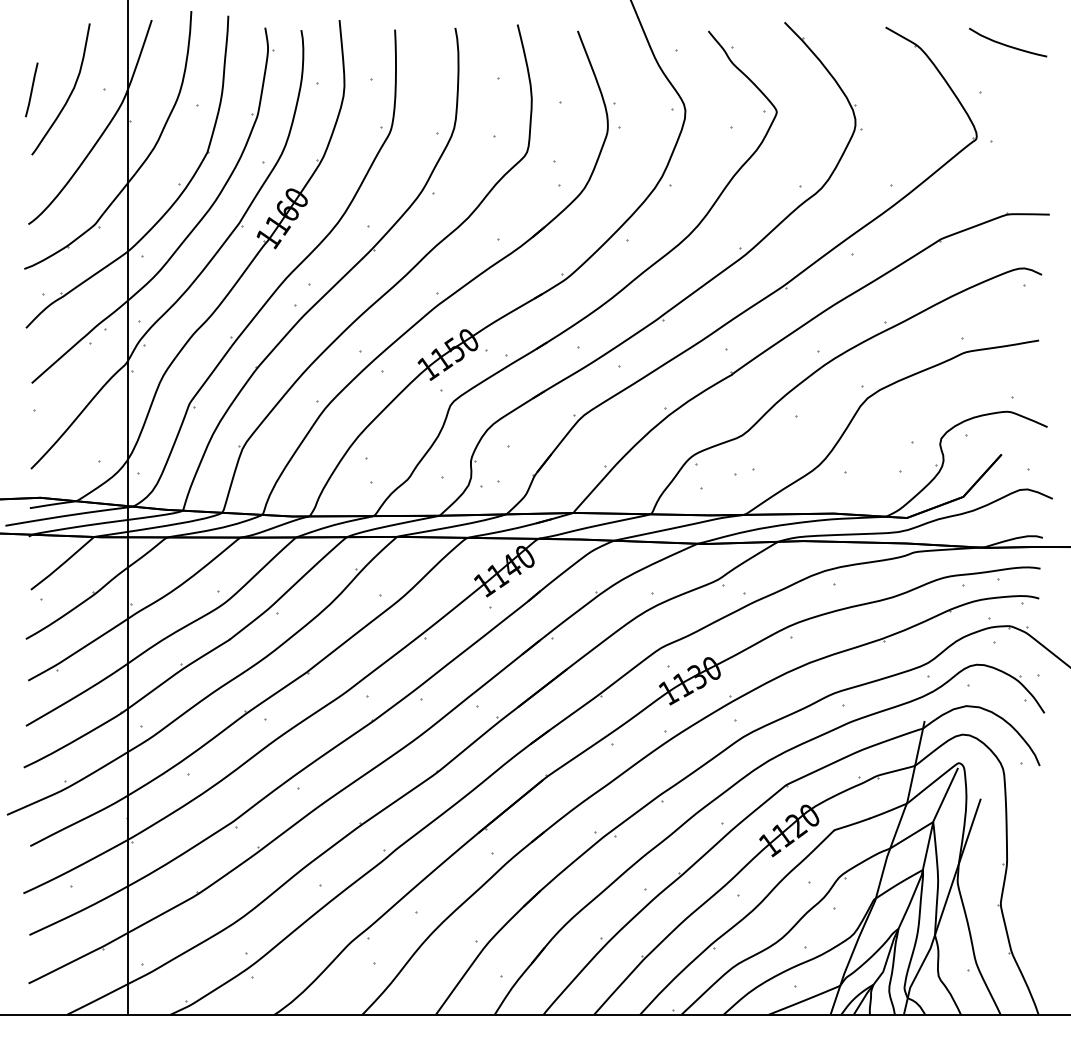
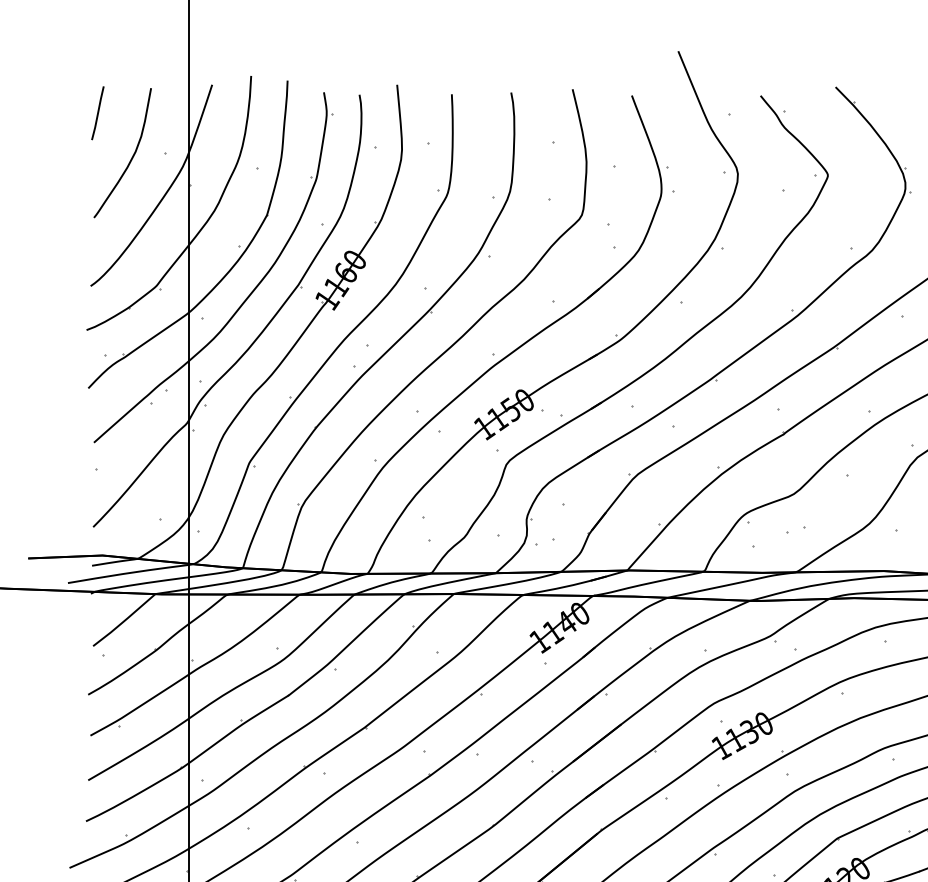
line: (31, 89) -> (97, 112), moved

